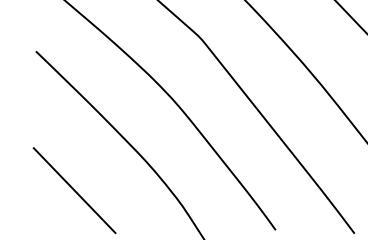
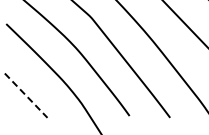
line: (75, 190) -> (26, 95), solid -> dashed

